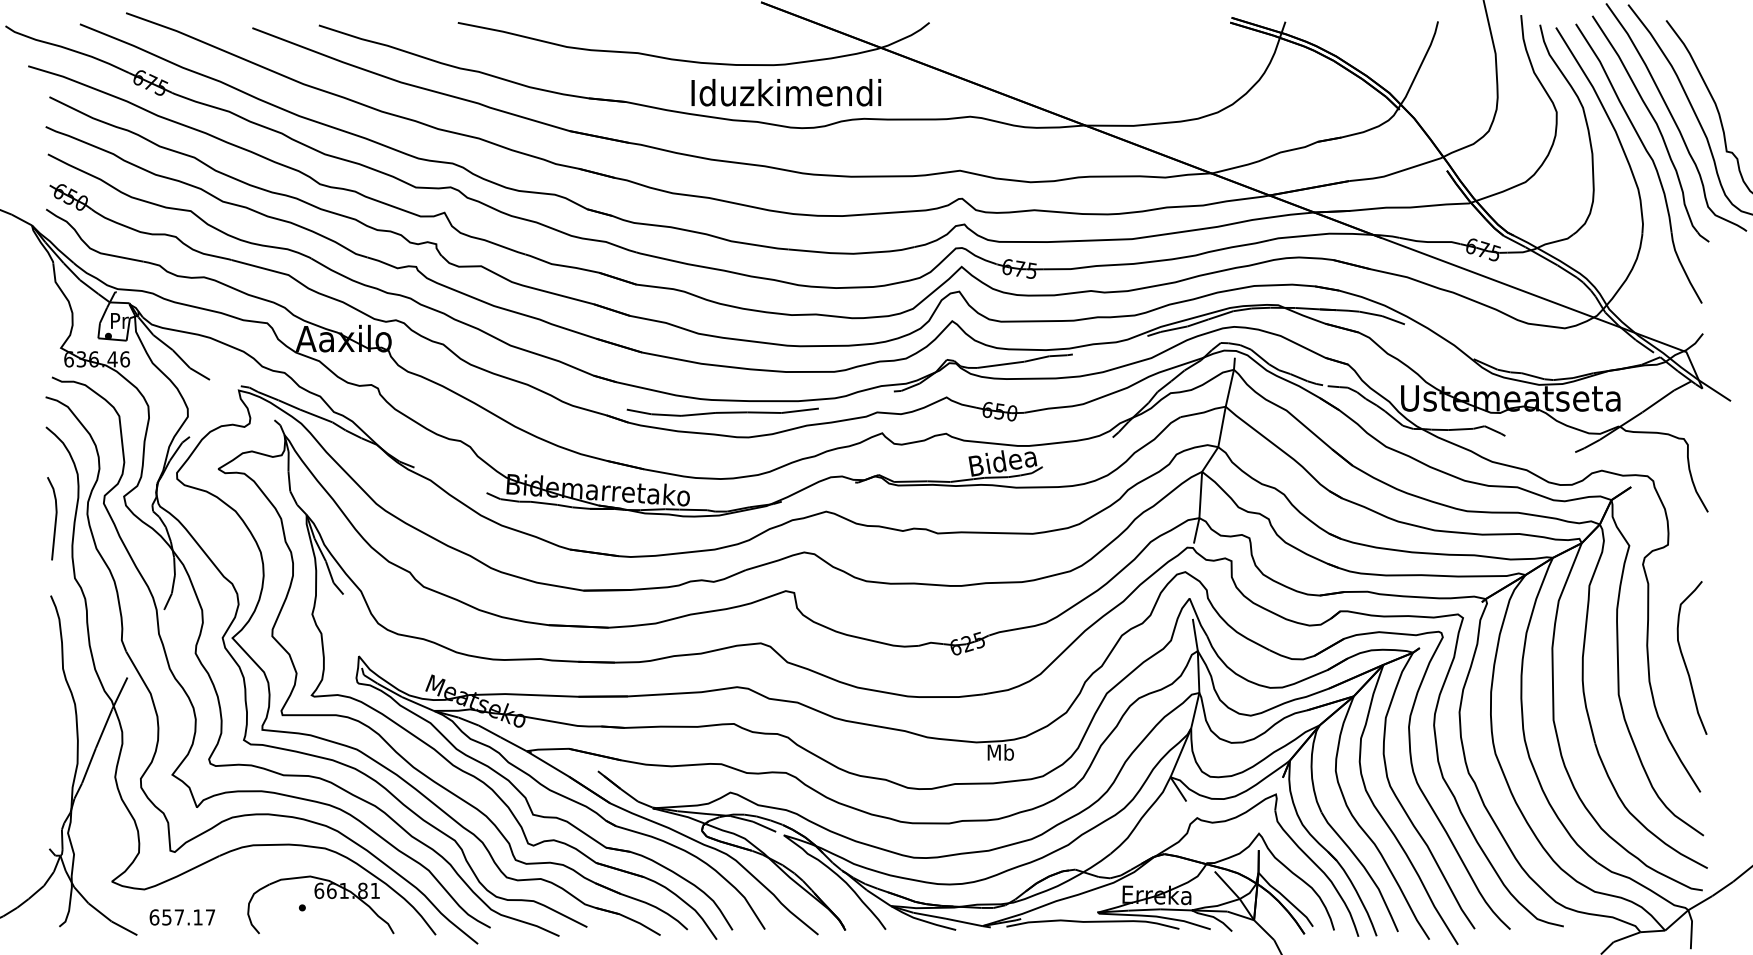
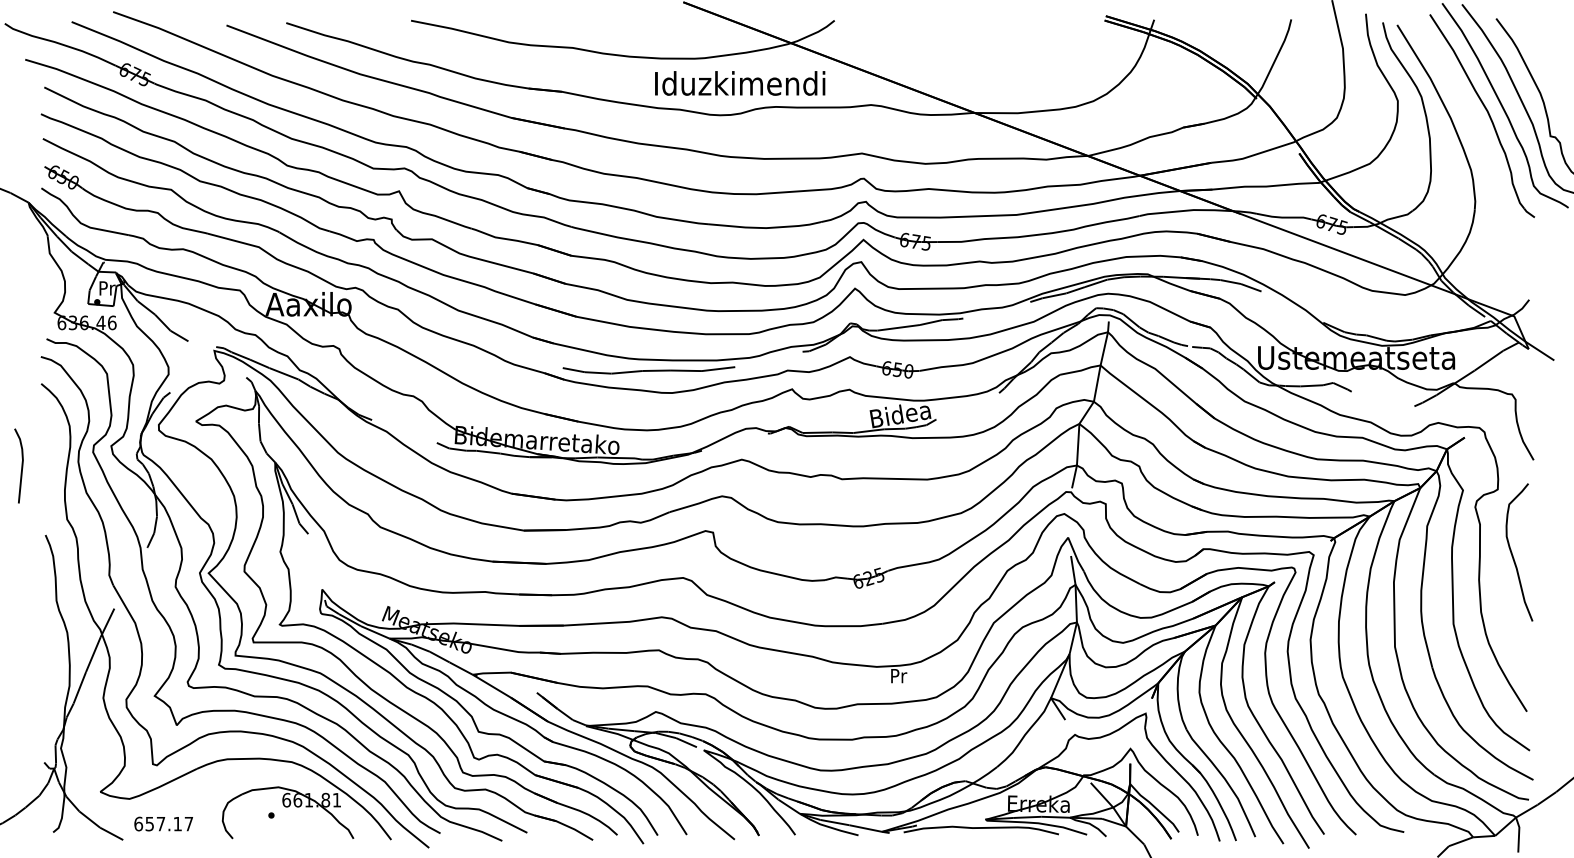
text: (786, 92) -> (740, 83), moved
part: (1649, 157) -> (1481, 141), removed
line: (55, 518) -> (21, 465), moved
curve: (1684, 658) -> (1512, 552), moved
text: (1000, 752) -> (898, 675), Mb -> Pr

